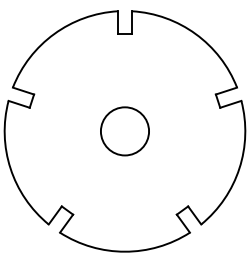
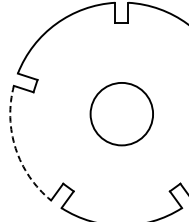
circle: (124, 131) -> (121, 114), size x1.4
arc: (10, 168) -> (15, 148), solid -> dashed

